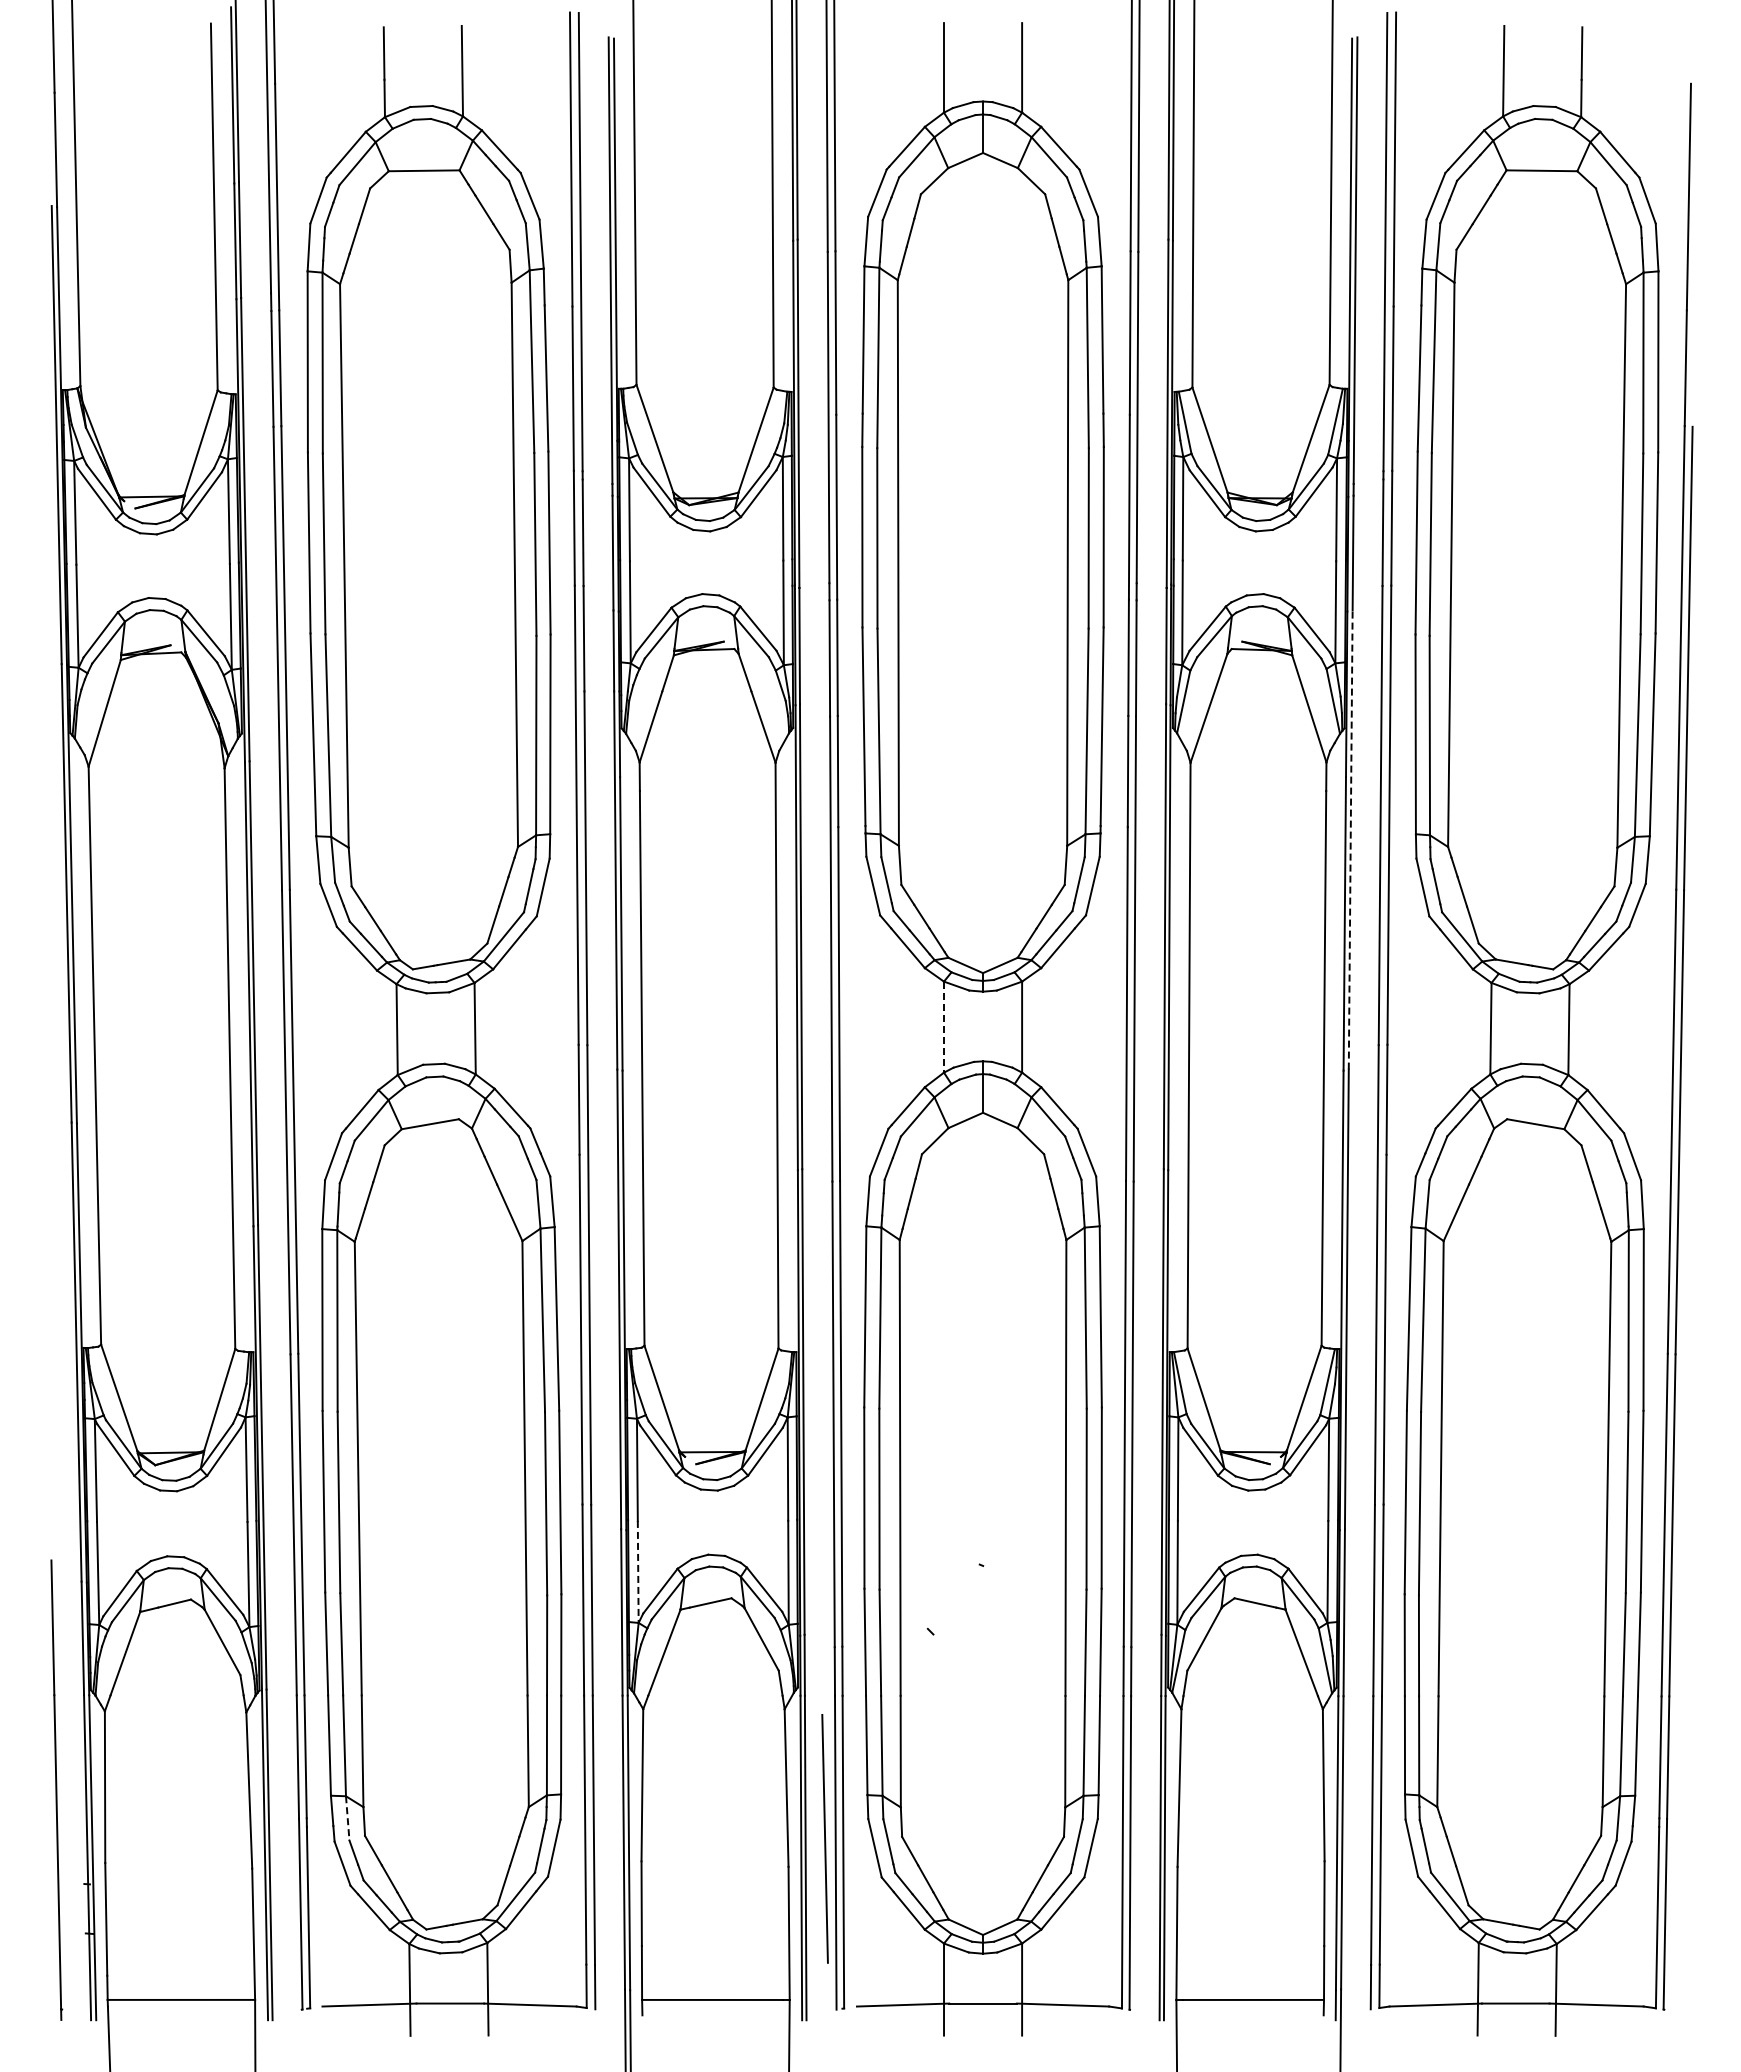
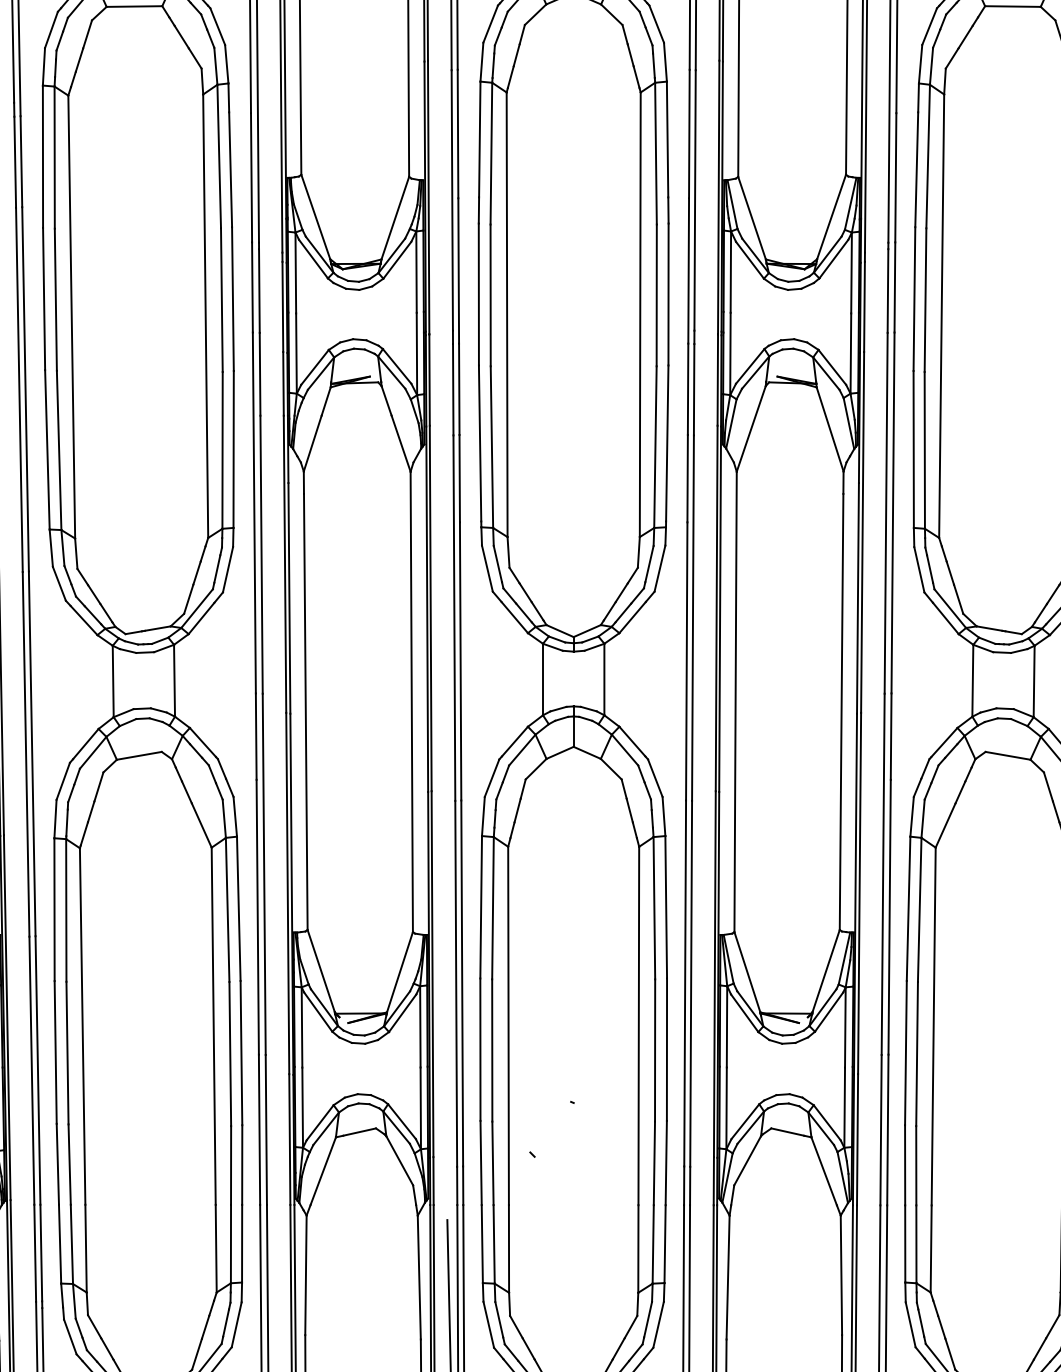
line: (1350, 840) -> (862, 532), dashed -> solid
line: (944, 1027) -> (543, 679), dashed -> solid
line: (638, 1571) -> (302, 1107), dashed -> solid
line: (347, 1818) -> (74, 1301), dashed -> solid

